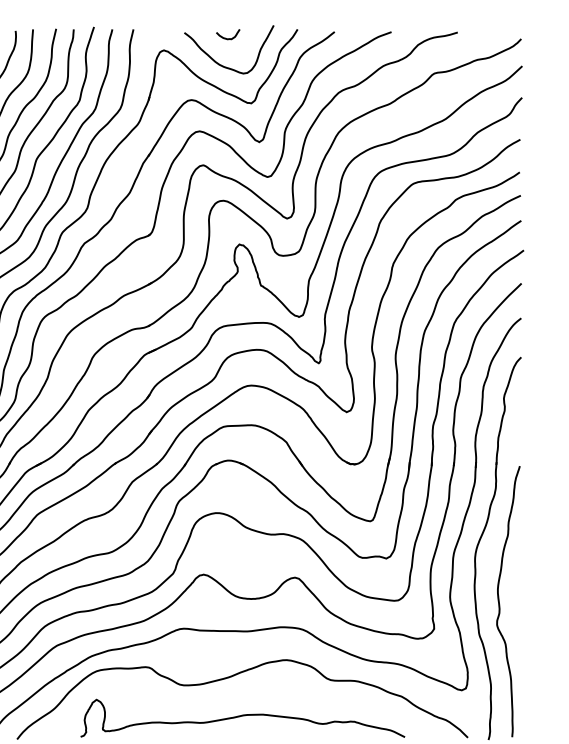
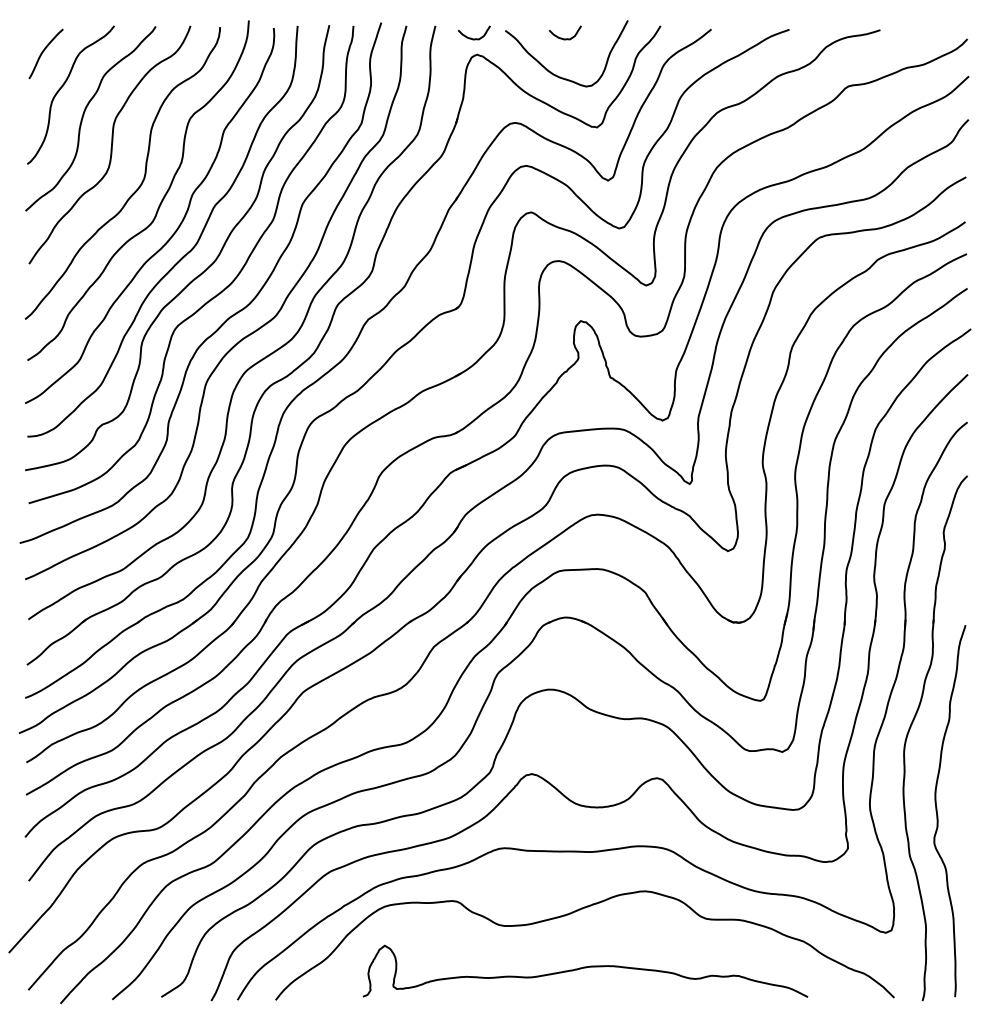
curve: (161, 38) -> (474, 38), added

